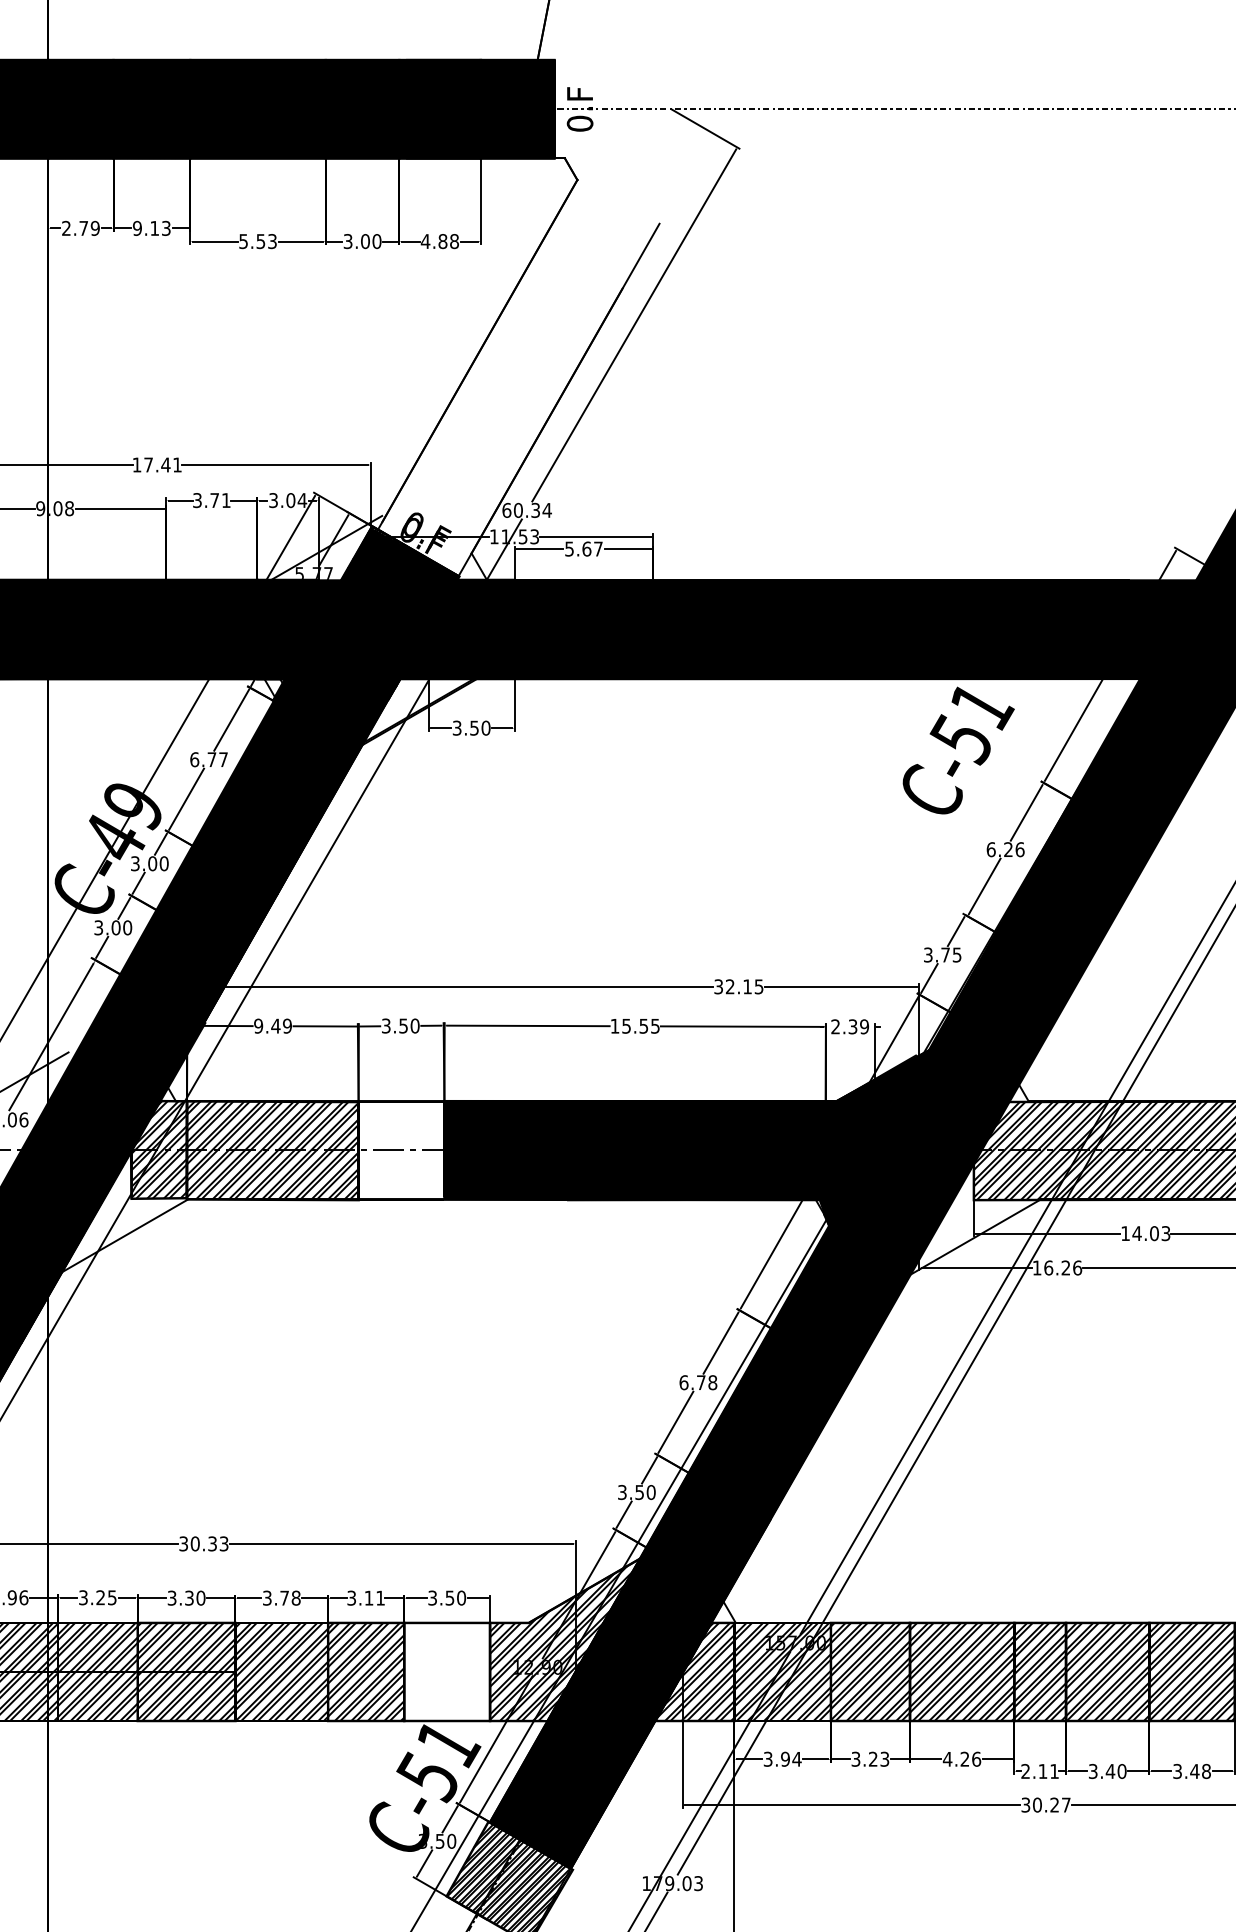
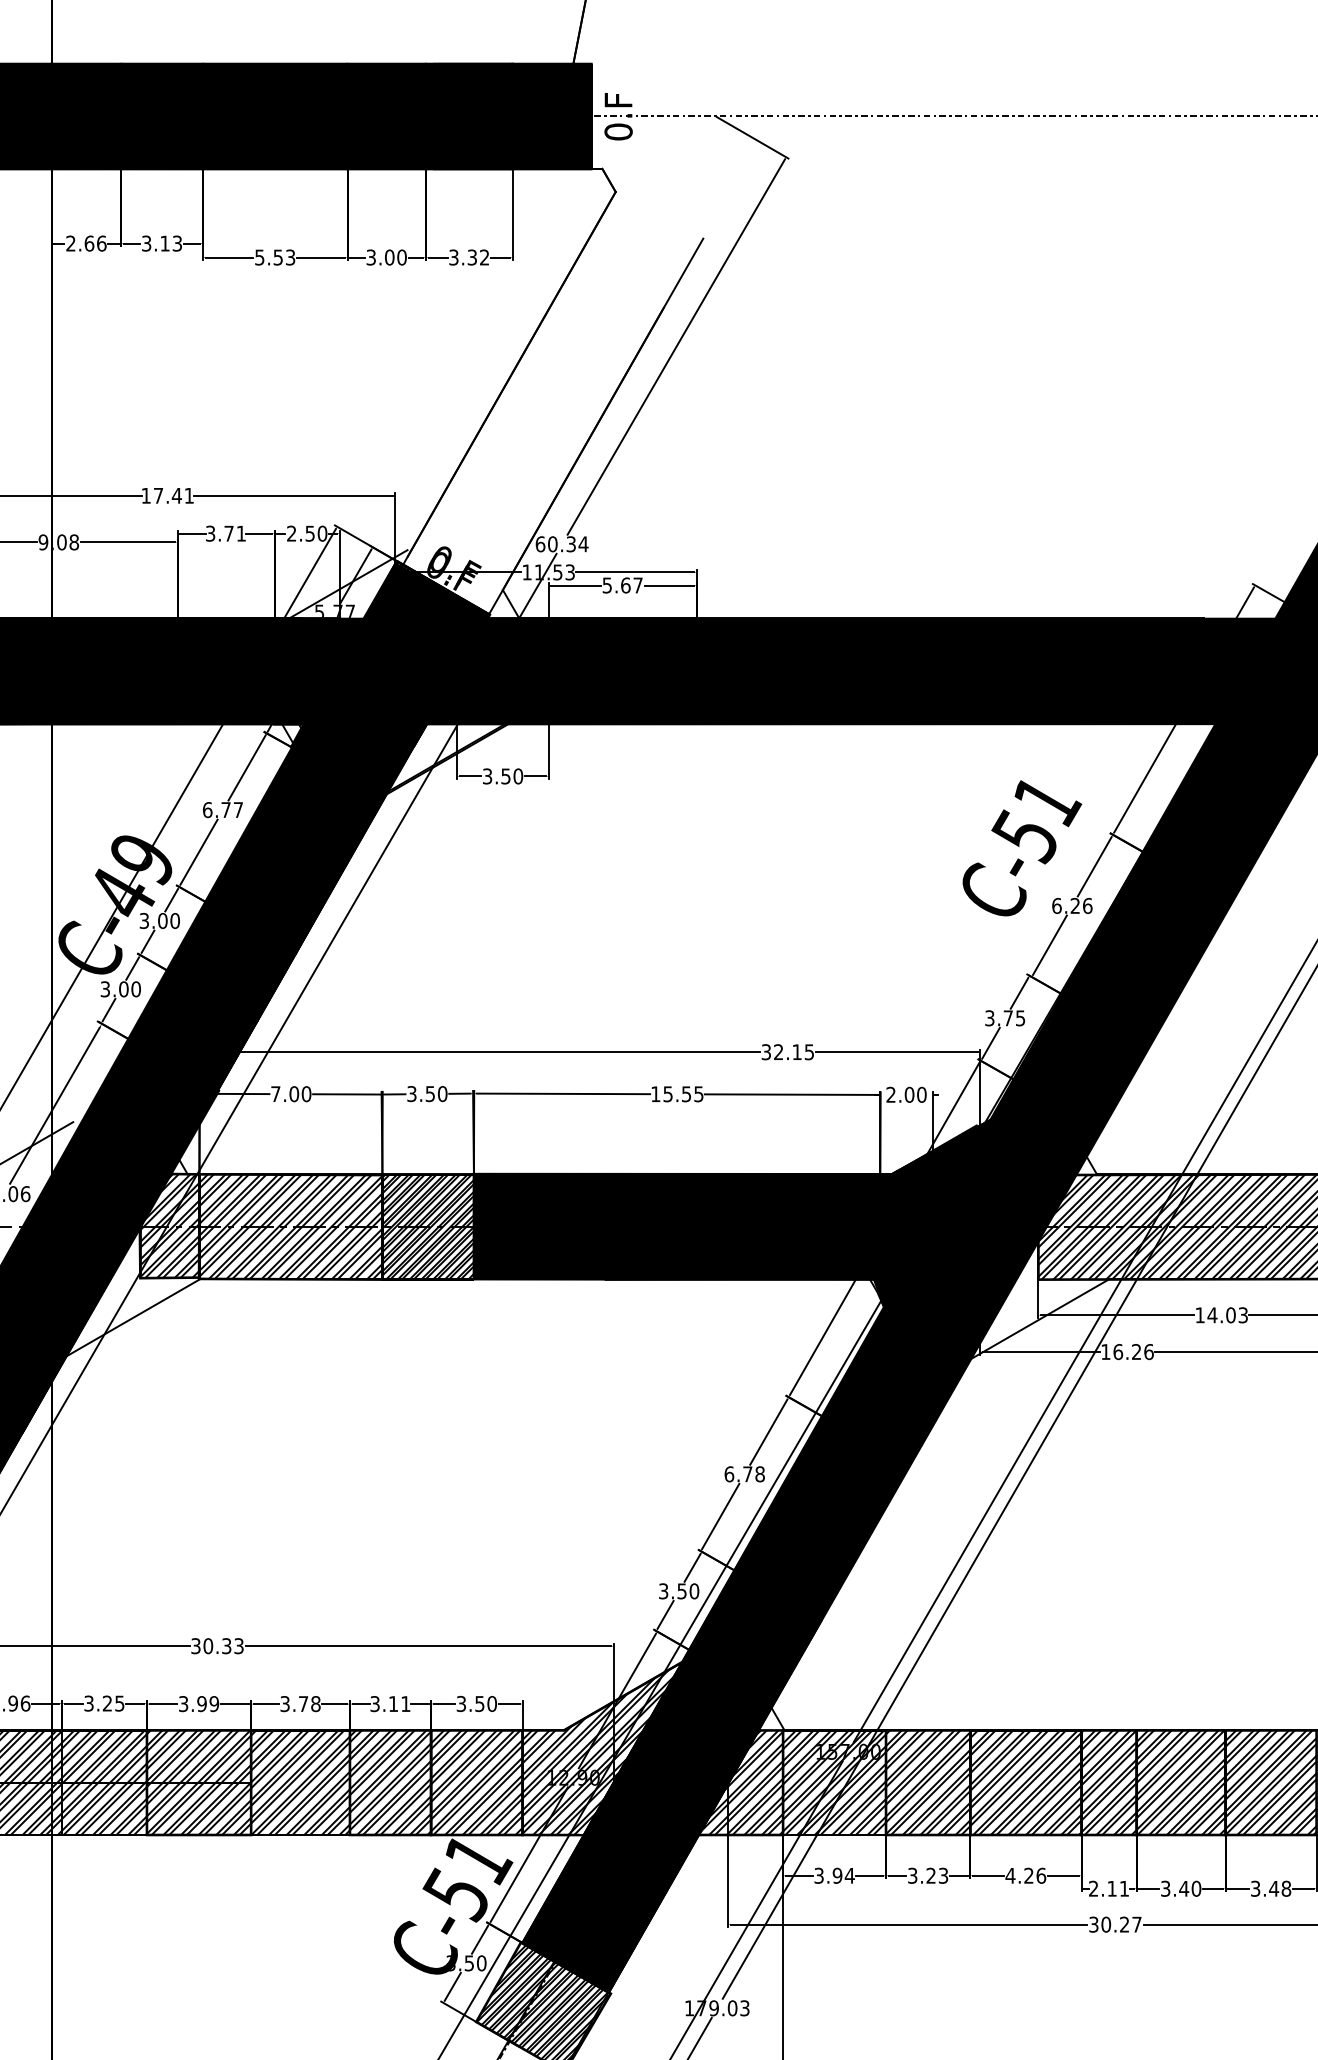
text: (89, 228) -> (95, 243), 2.79 -> 2.66
text: (137, 228) -> (146, 243), 9.13 -> 3.13
text: (439, 241) -> (468, 257), 4.88 -> 3.32
text: (288, 500) -> (307, 533), 3.04 -> 2.50
text: (958, 750) -> (1022, 848), moved
text: (273, 1026) -> (291, 1094), 9.49 -> 7.00
text: (858, 1026) -> (915, 1094), 2.39 -> 2.00
hatch: (400, 1151) -> (427, 1227), added
text: (195, 1598) -> (208, 1704), 3.30 -> 3.99
hatch: (446, 1671) -> (476, 1782), added

